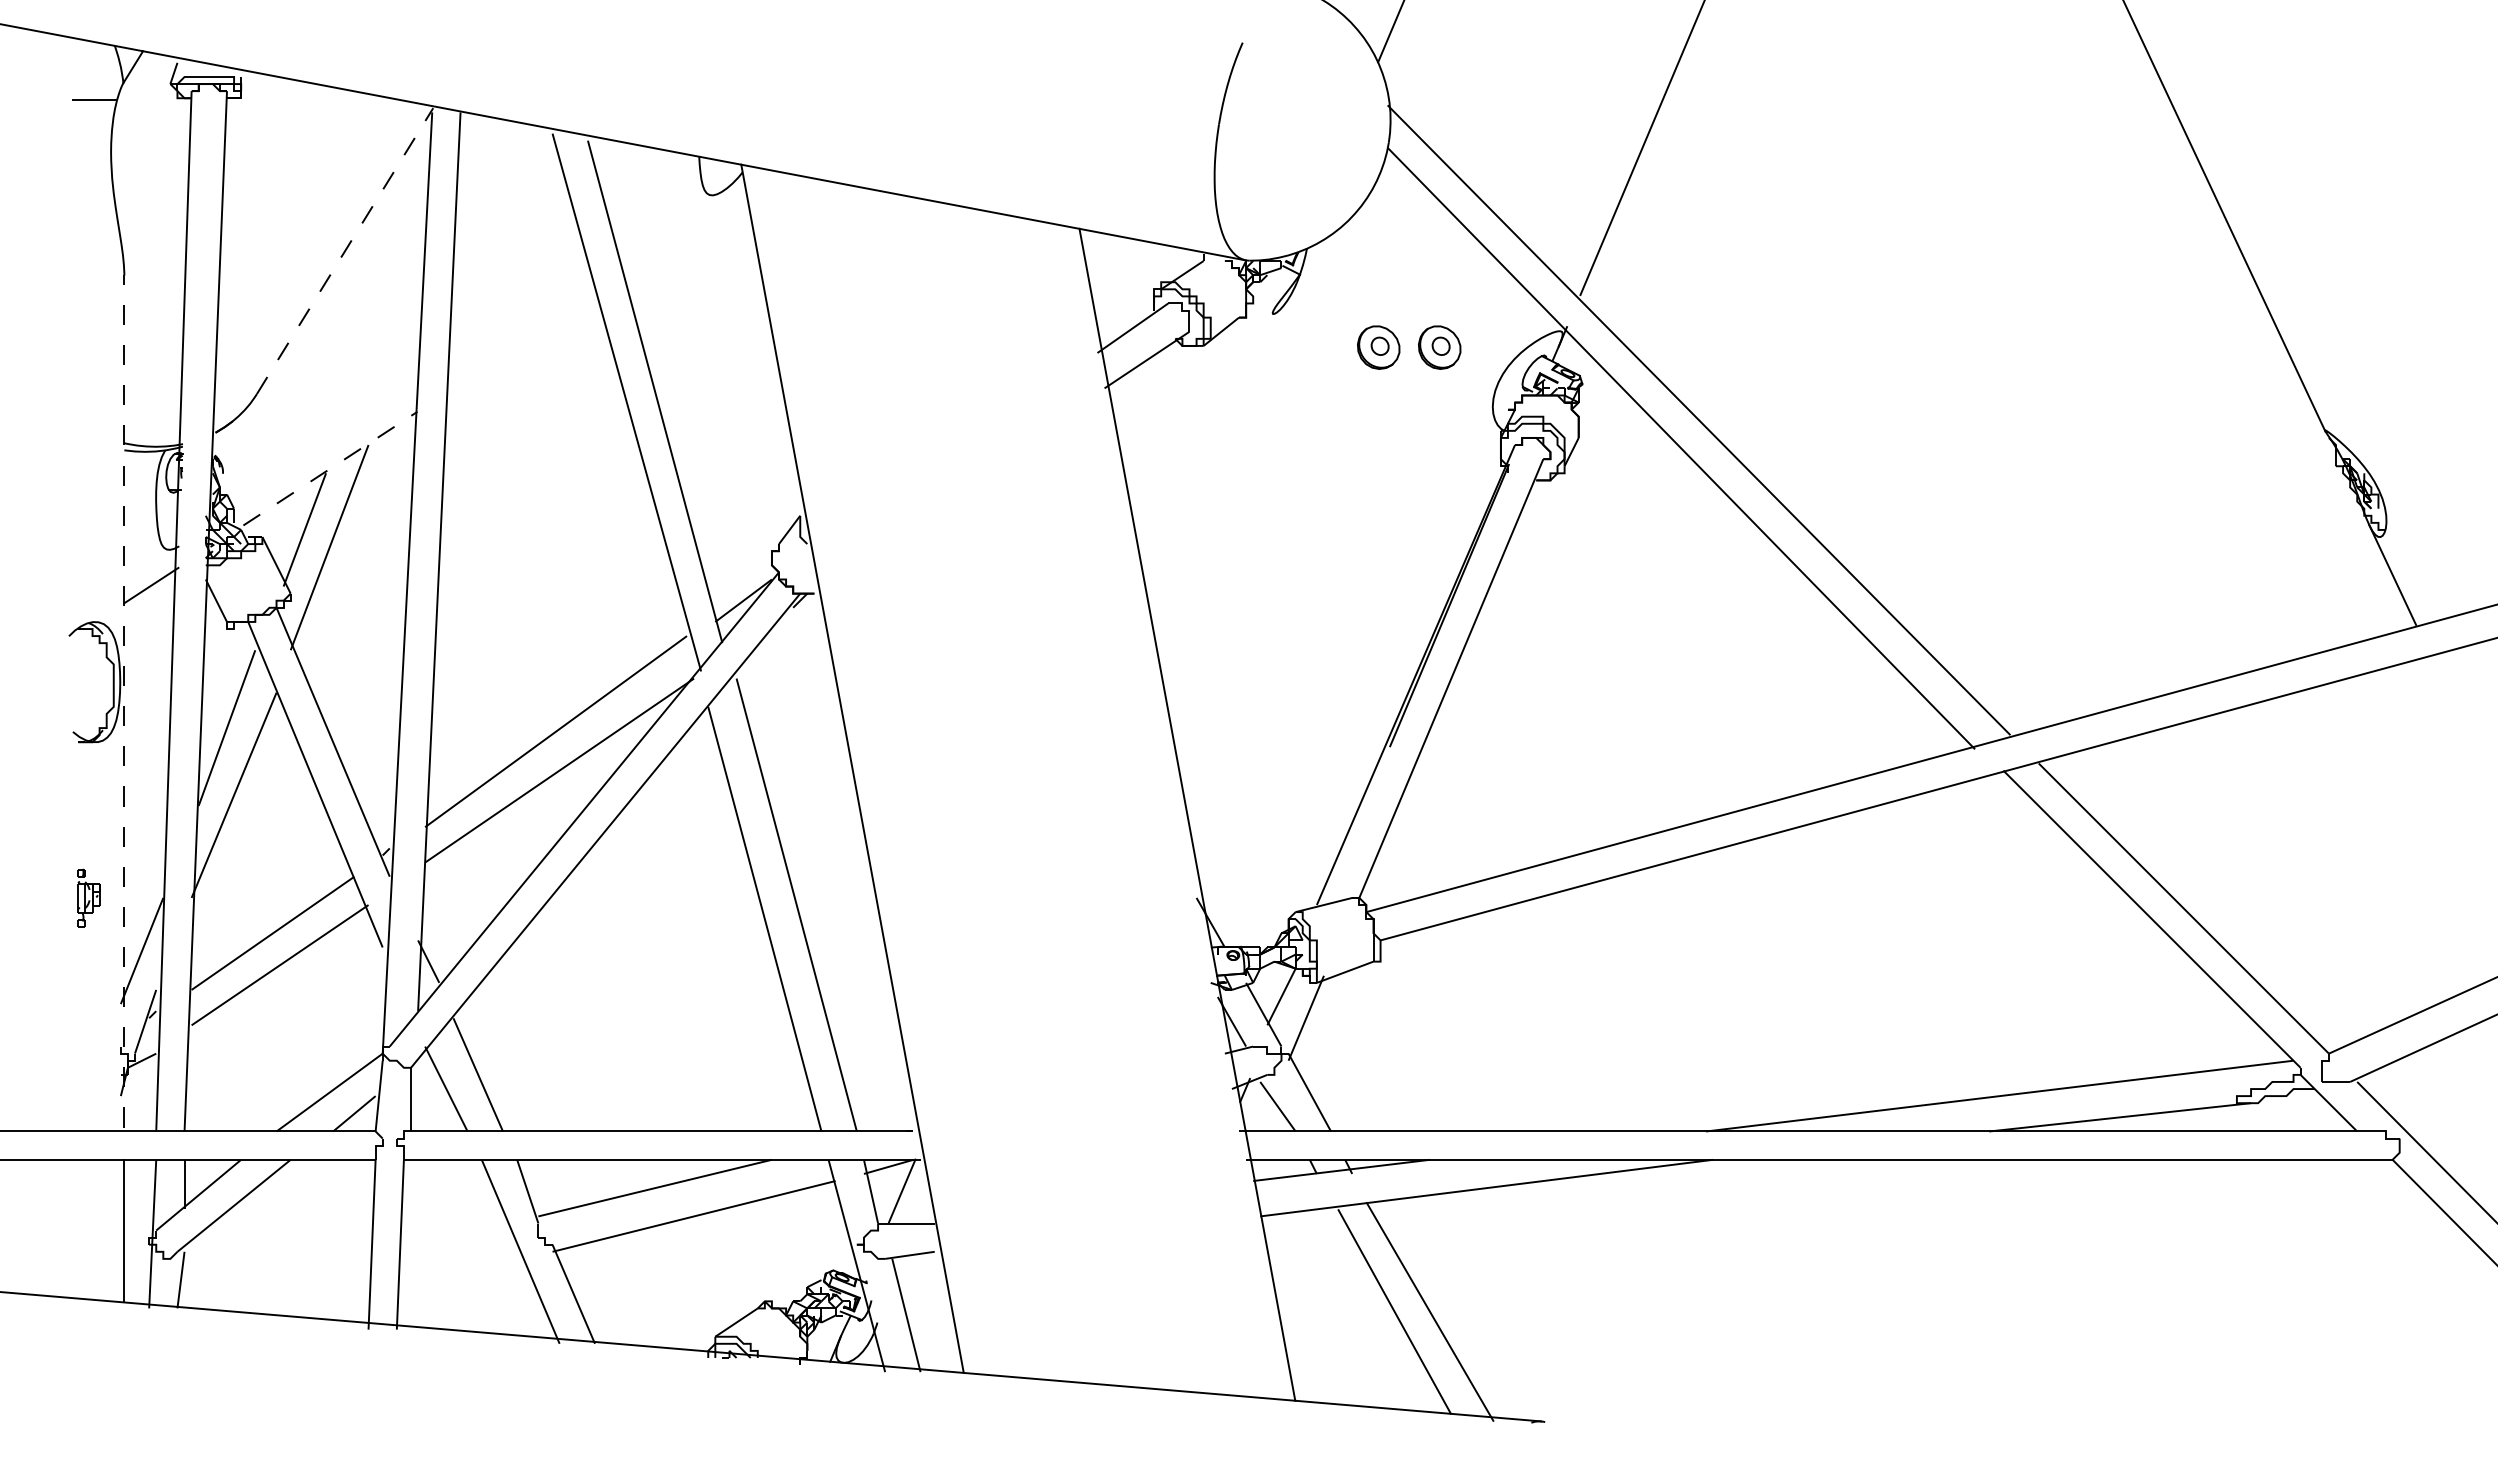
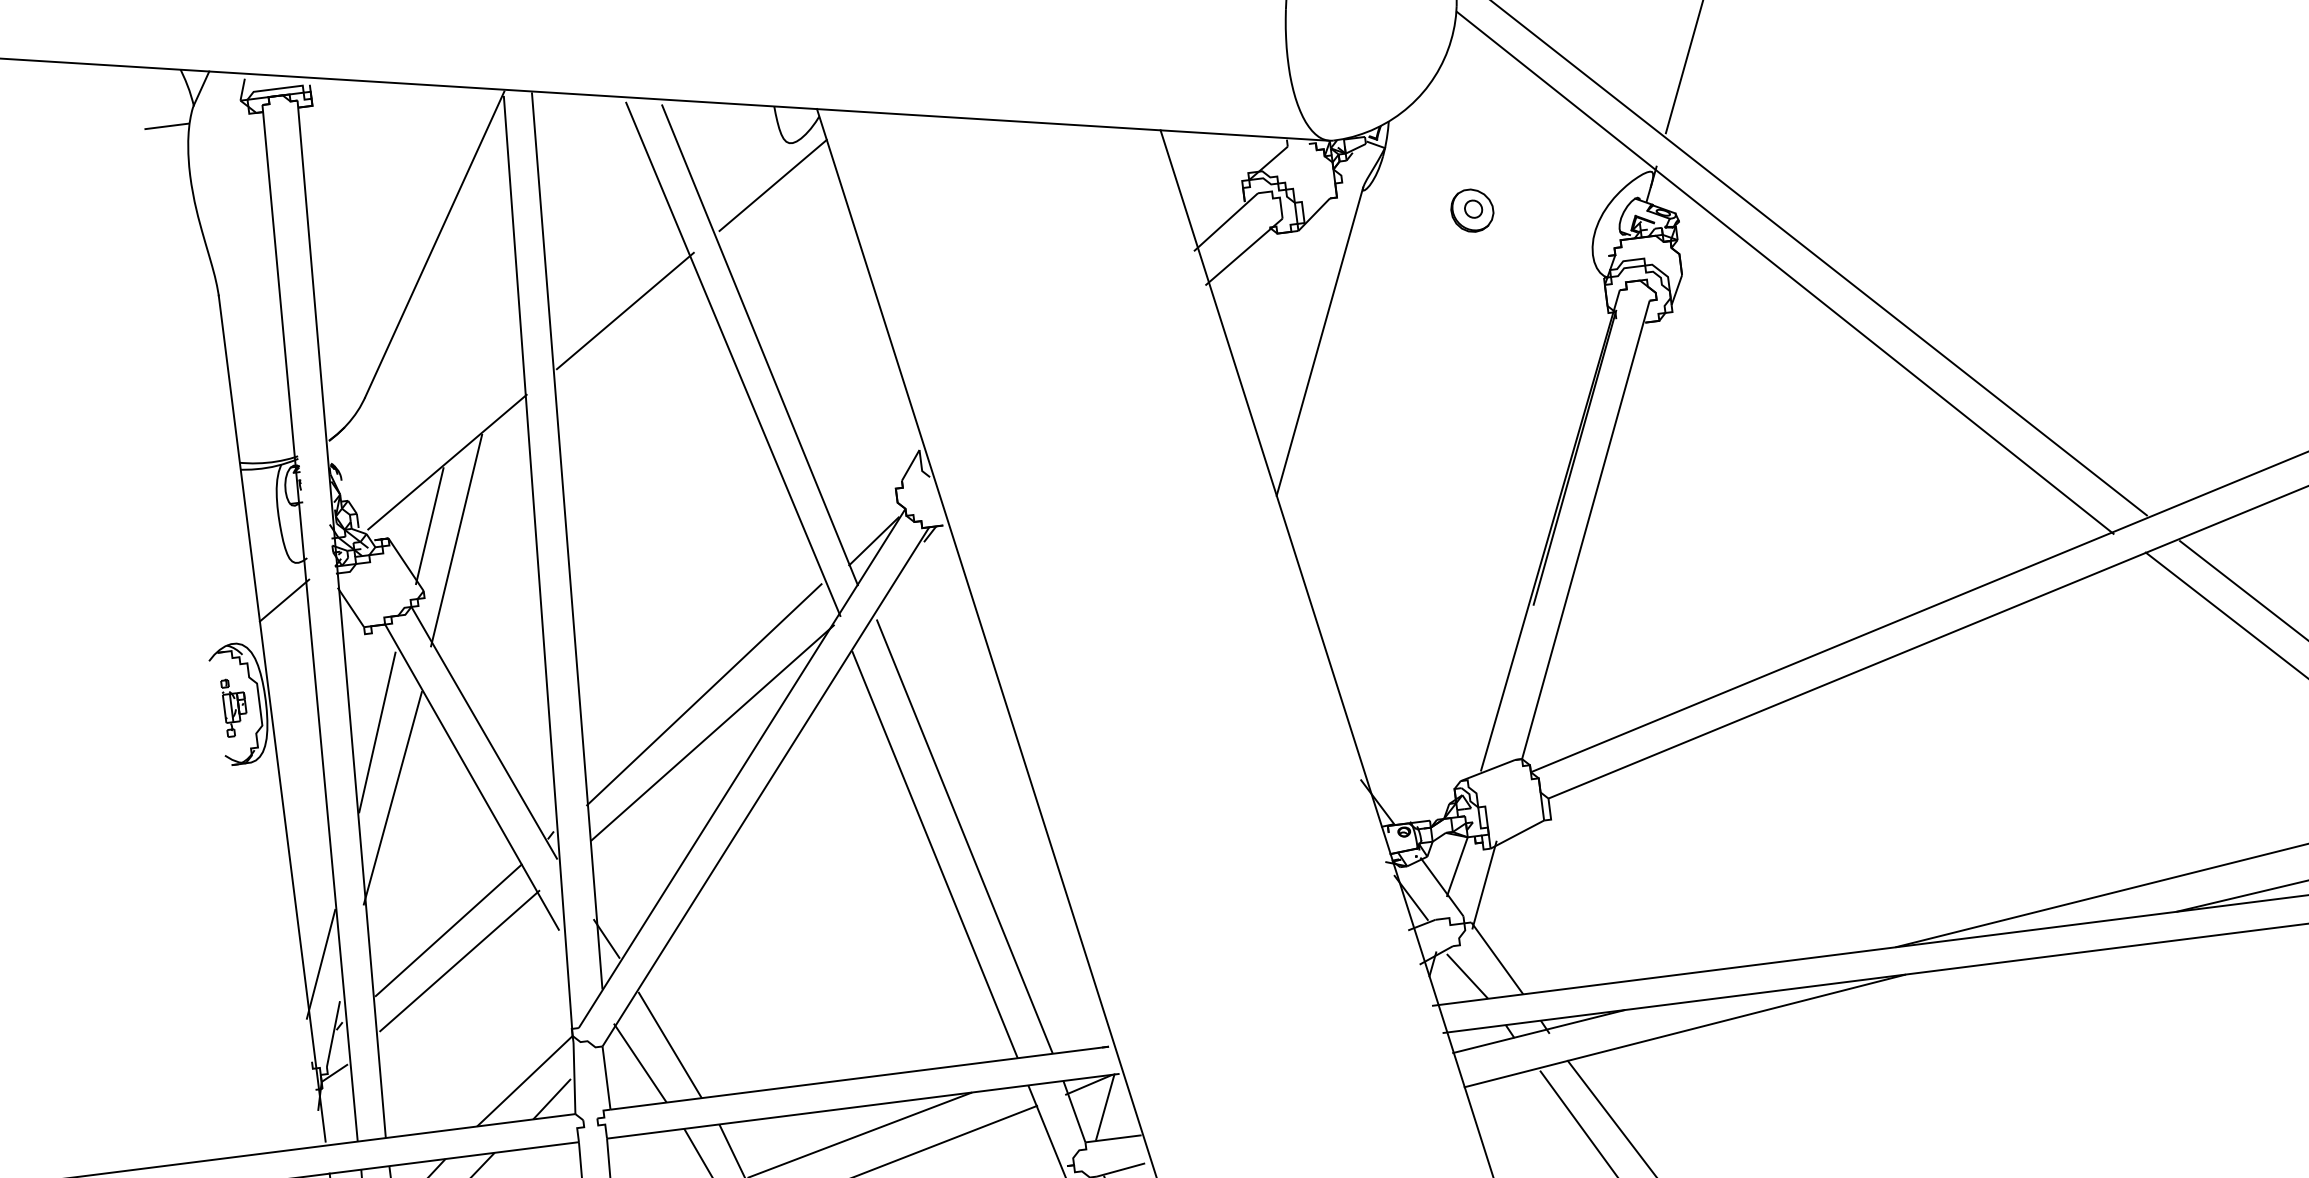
line: (688, 234) -> (773, 184), added
line: (345, 251) -> (435, 244), dashed -> solid
line: (525, 340) -> (624, 310), added
part: (1439, 347) -> (1532, 202), removed
line: (1210, 458) -> (1319, 341), added
line: (330, 468) -> (447, 461), dashed -> solid
line: (124, 700) -> (272, 717), dashed -> solid
part: (88, 897) -> (234, 706), moved

